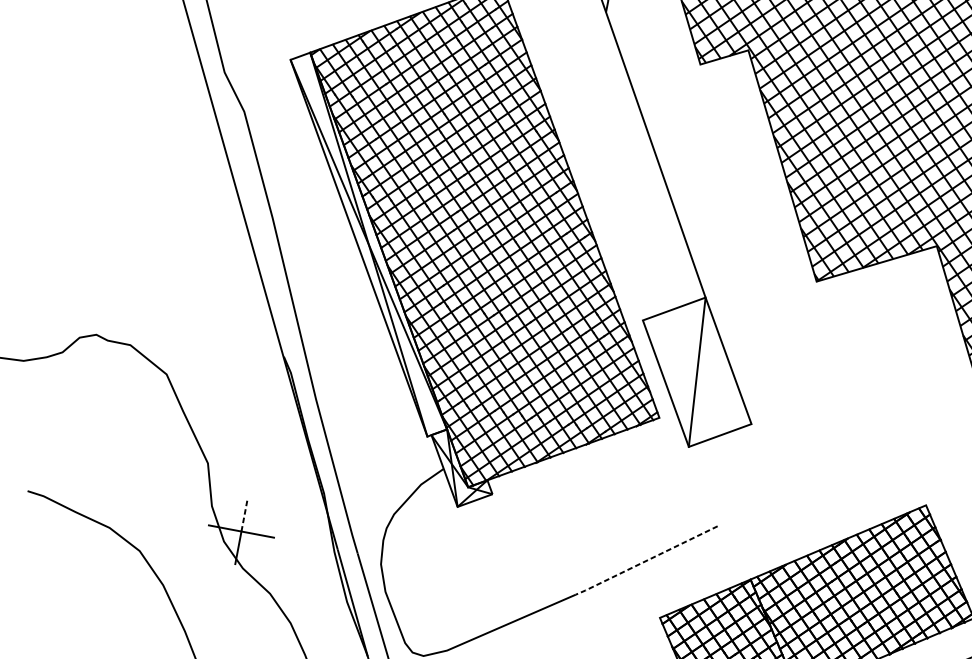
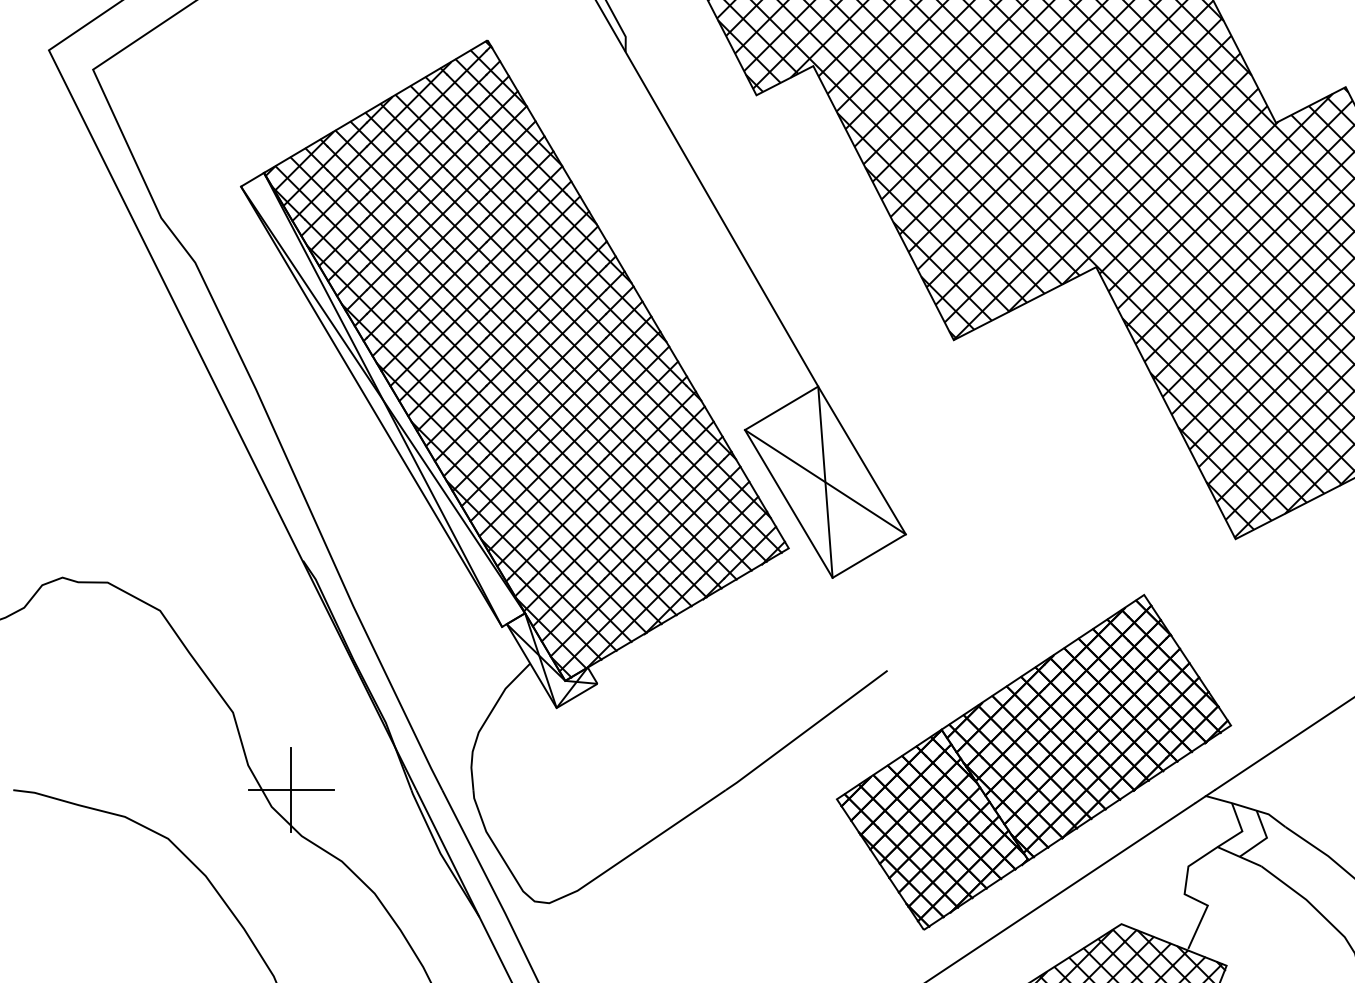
line: (697, 372) -> (825, 482), added
line: (244, 514) -> (291, 768), dashed -> solid
line: (645, 561) -> (805, 731), dashed -> solid

